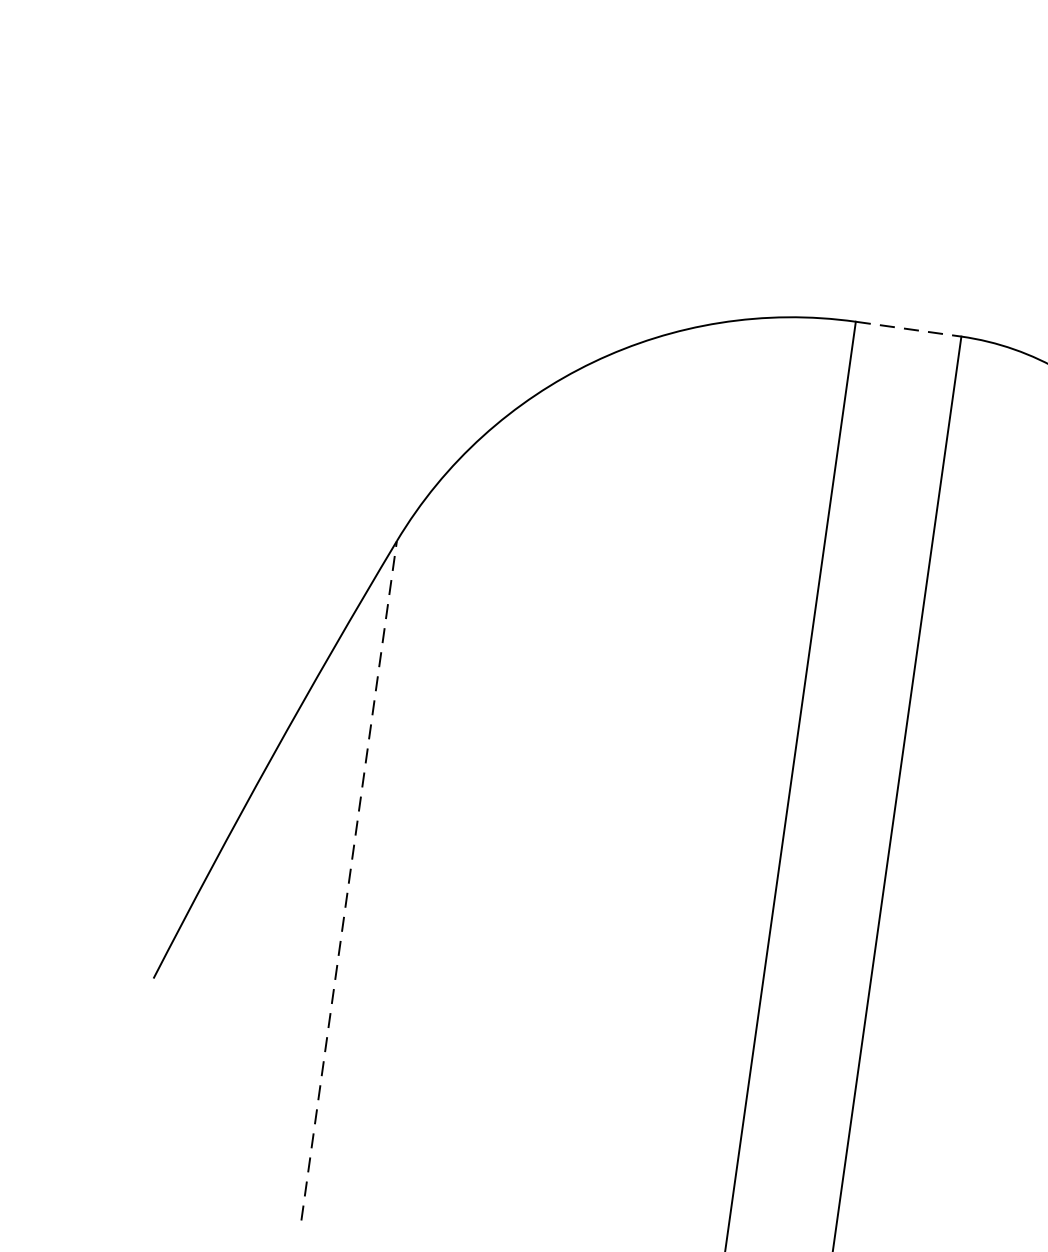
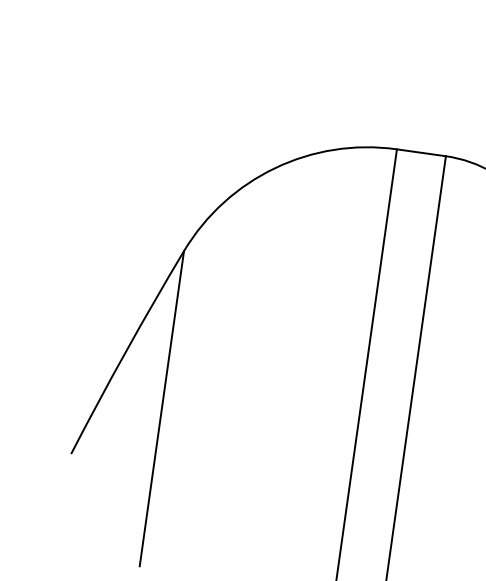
line: (908, 328) -> (421, 152), dashed -> solid
line: (348, 880) -> (161, 408), dashed -> solid

